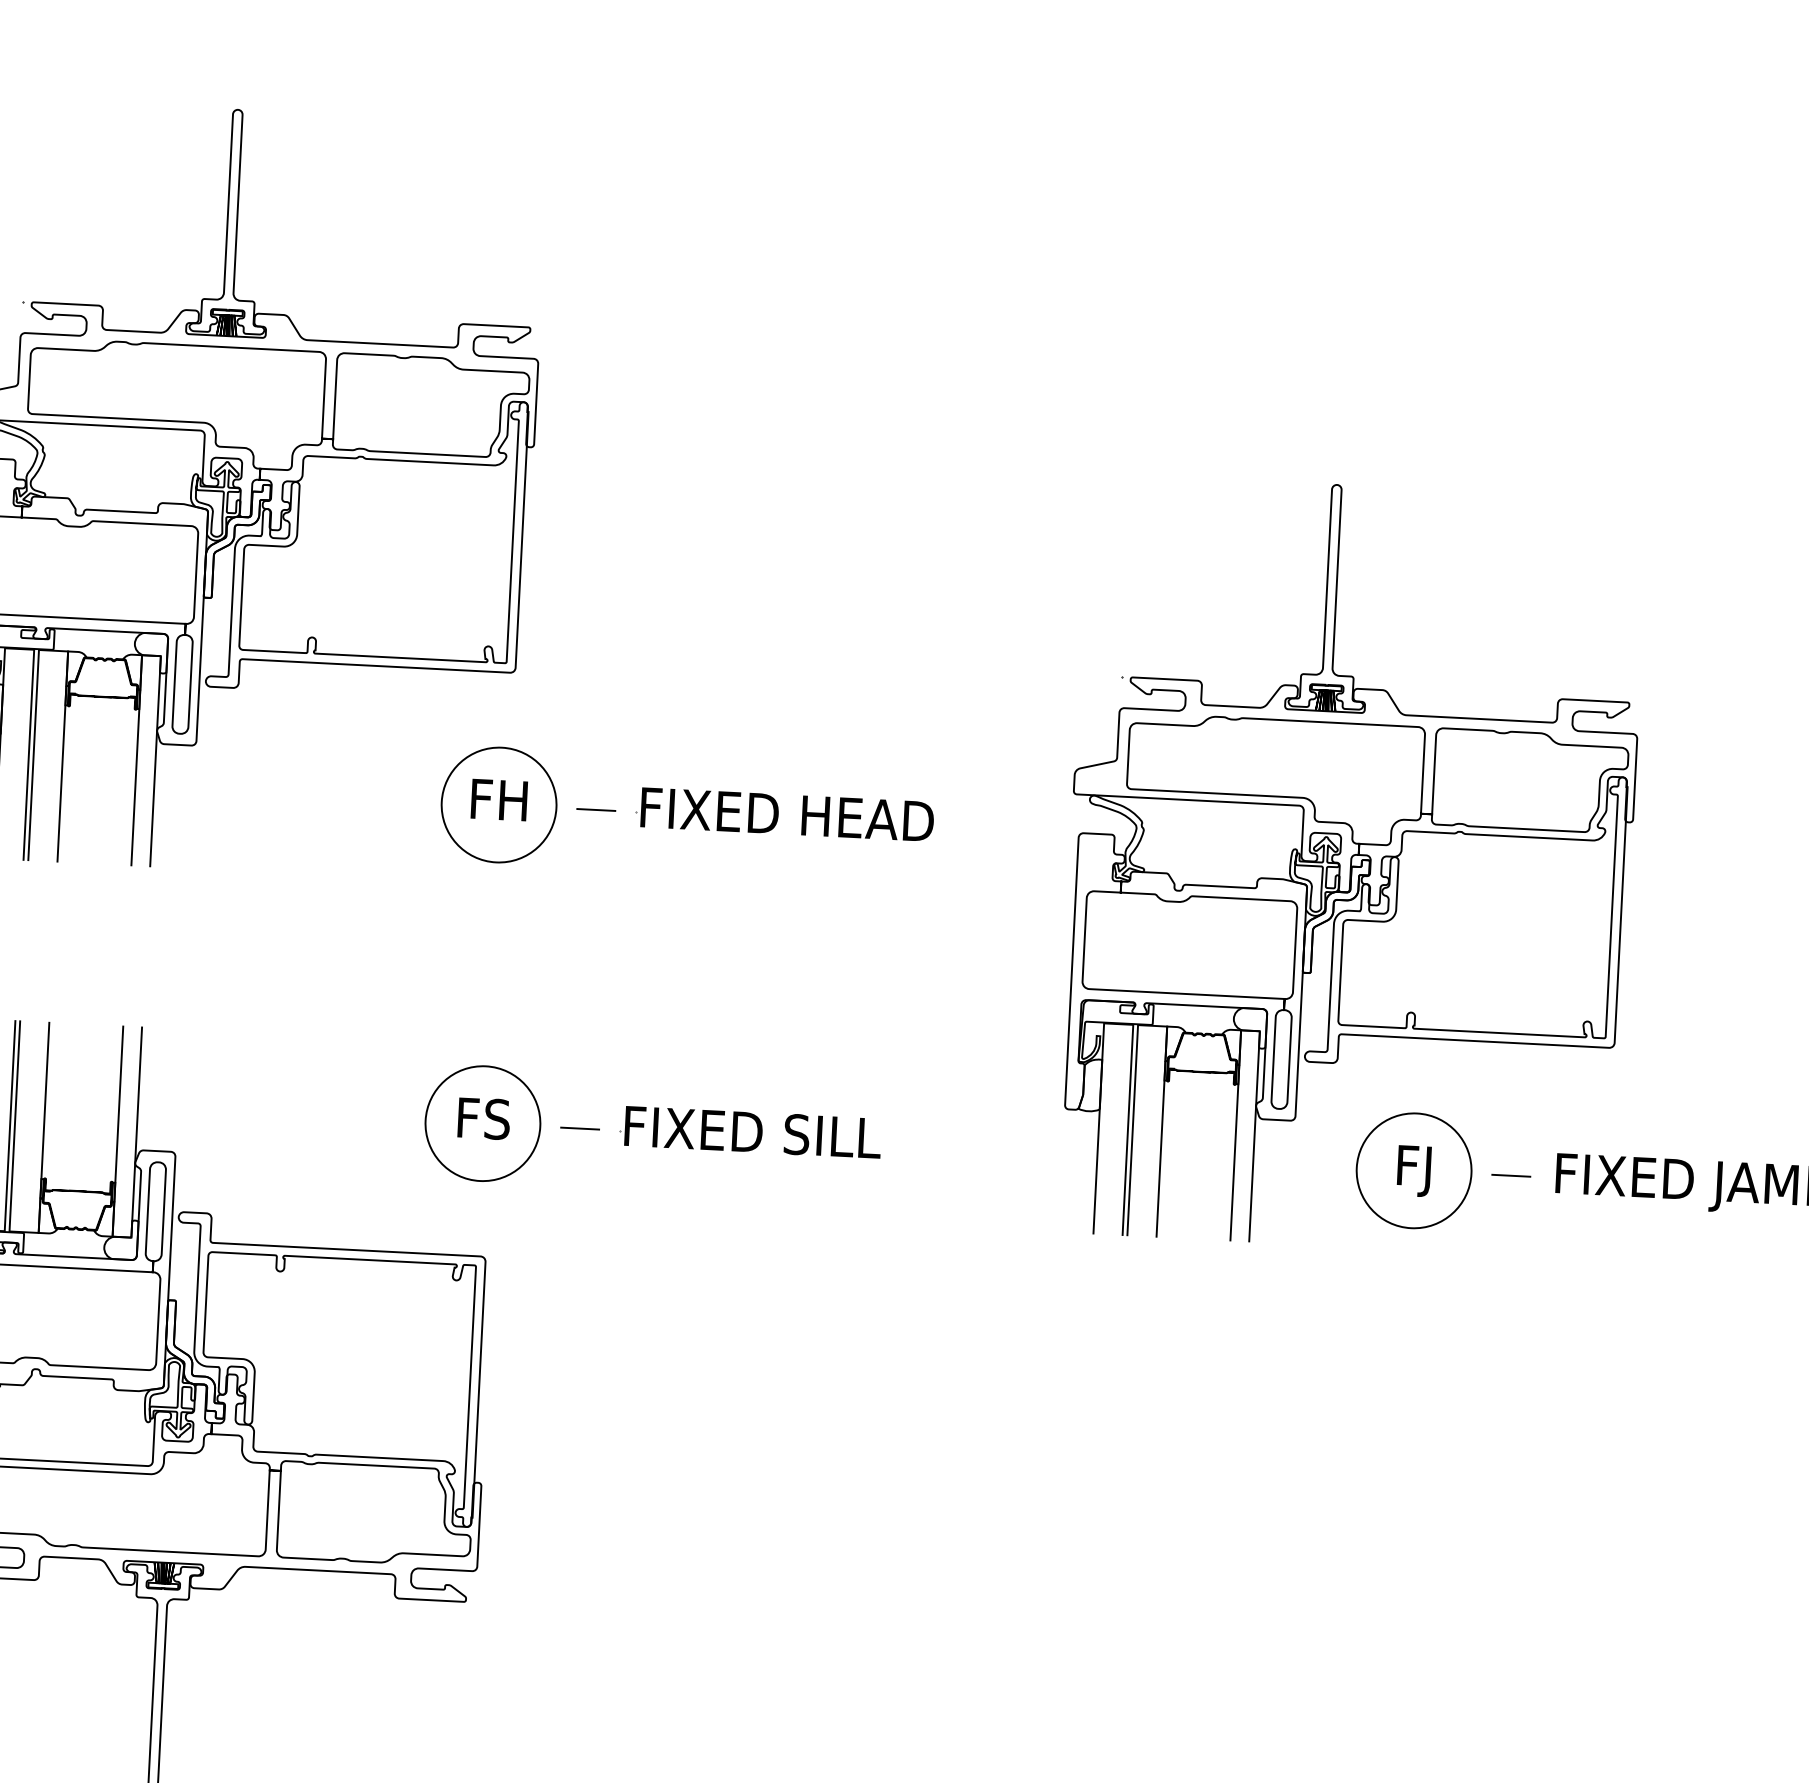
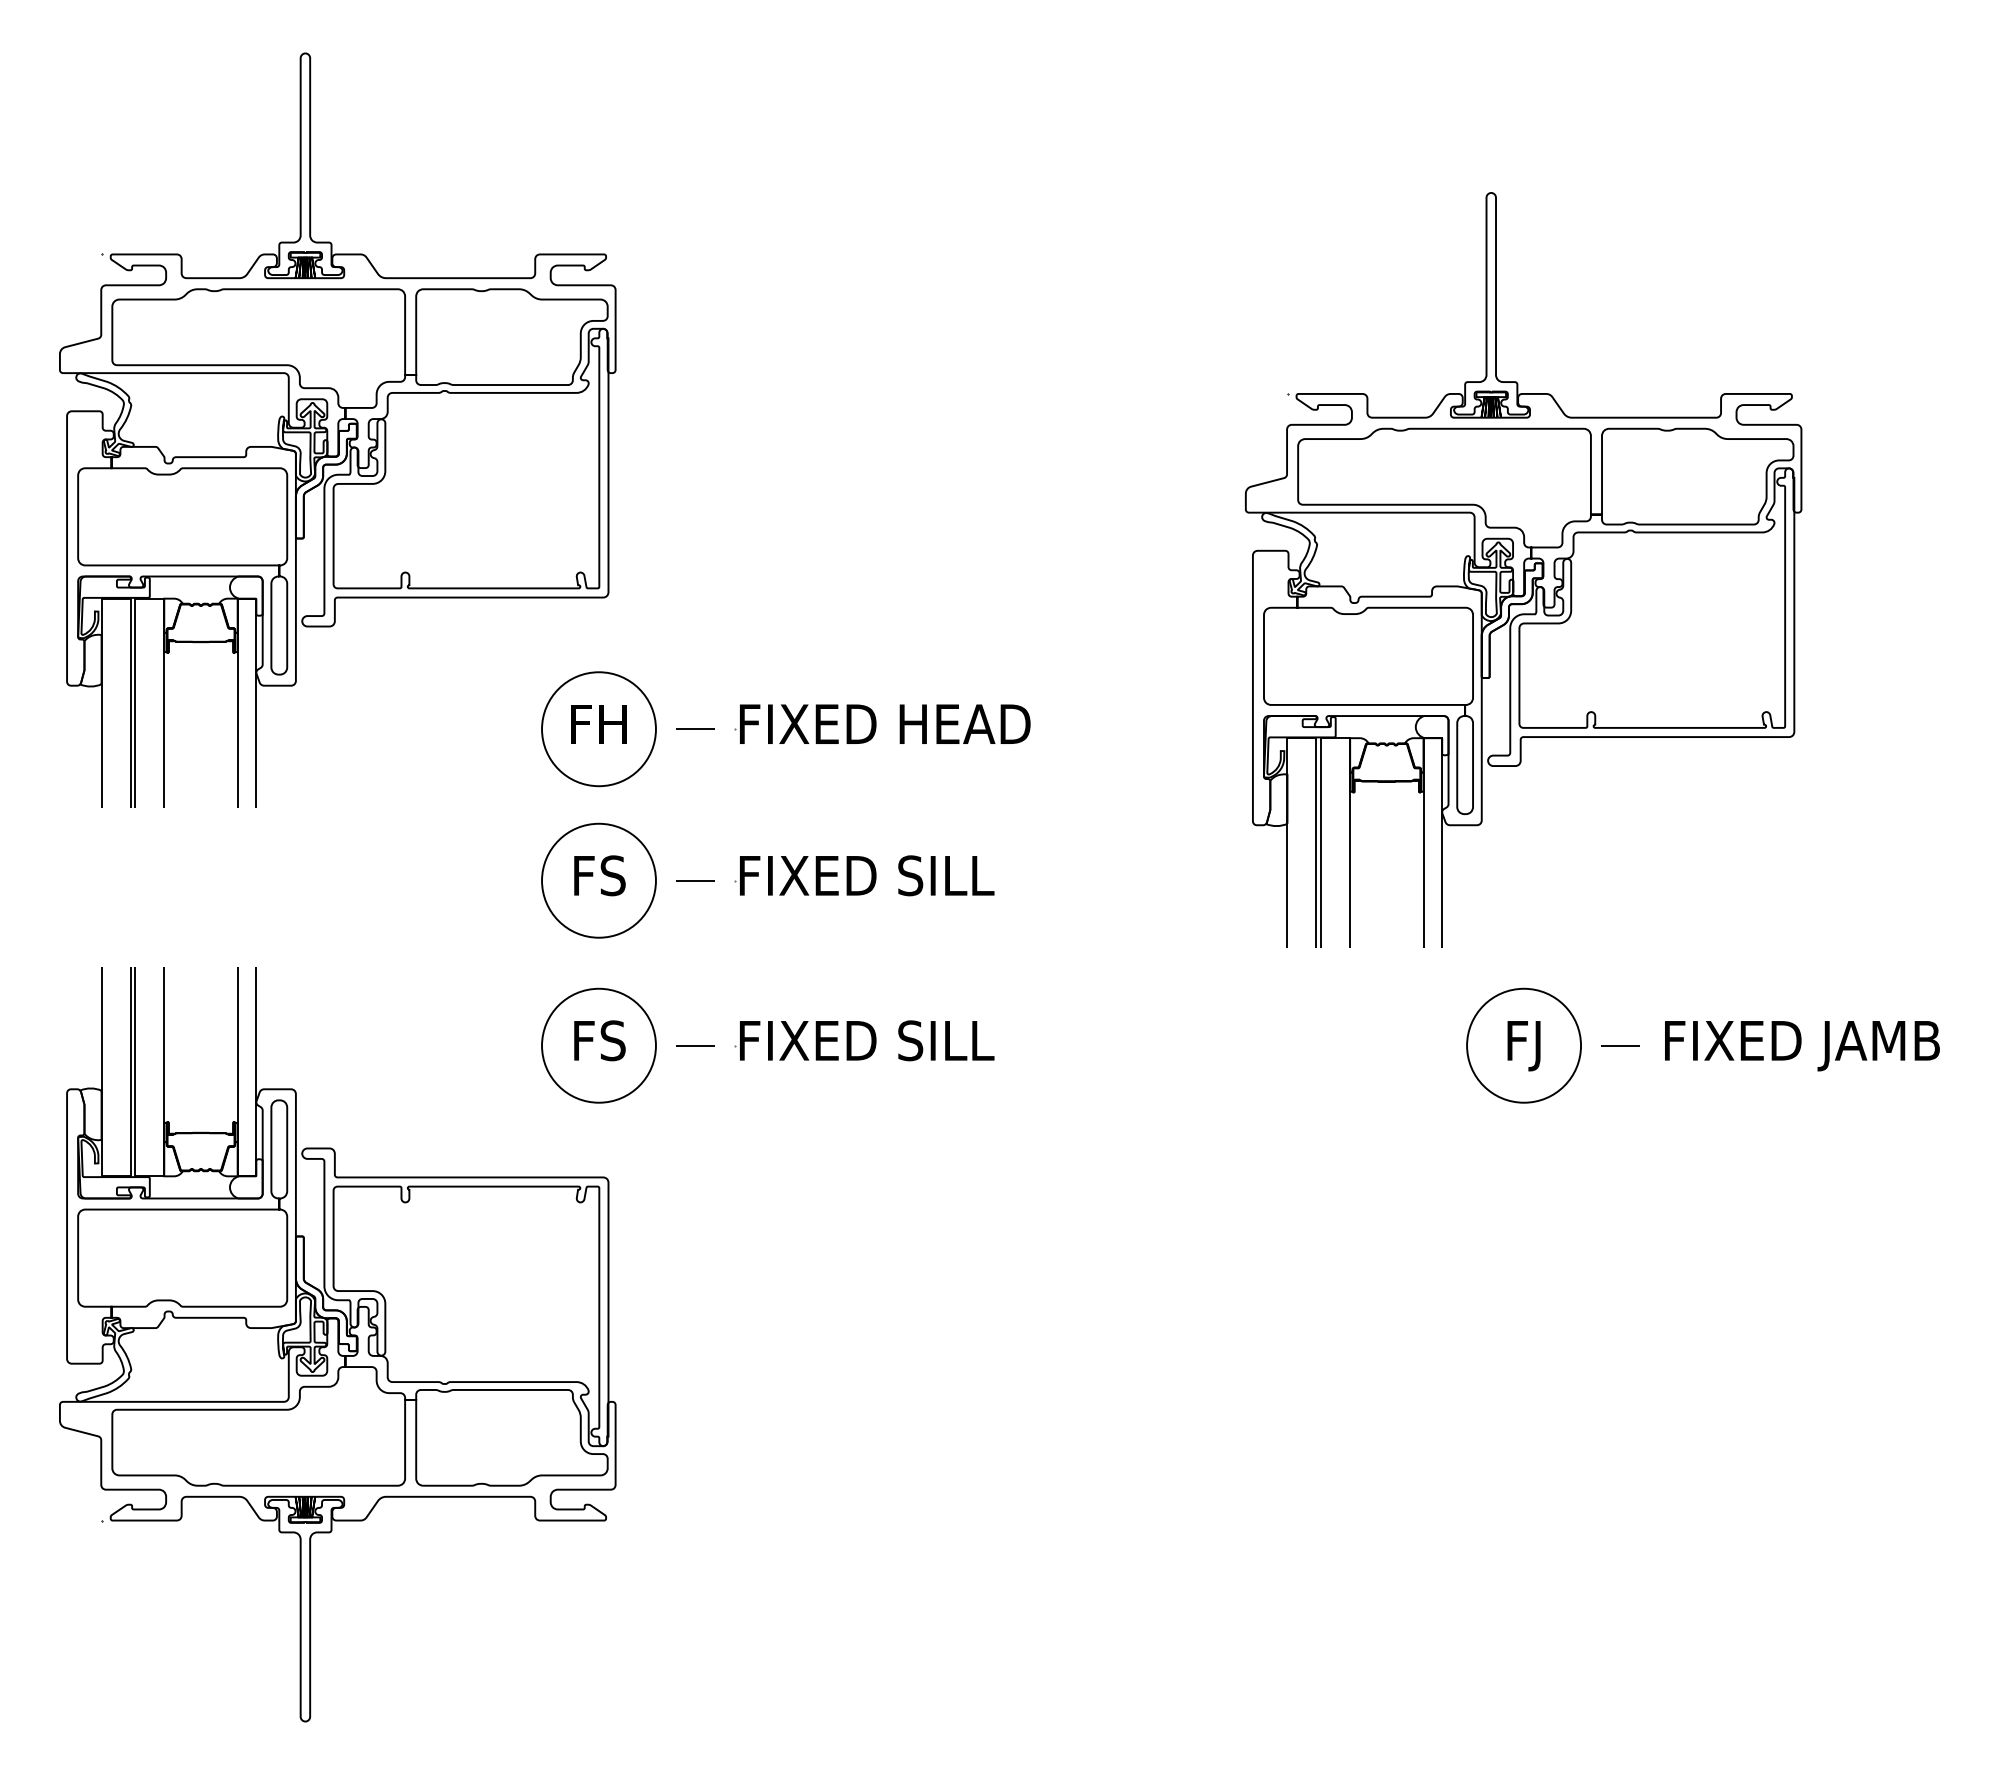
part: (1350, 865) -> (1523, 569), moved
part: (661, 965) -> (767, 880), added

